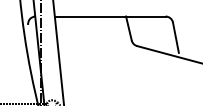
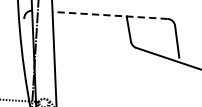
line: (109, 16) -> (109, 15), solid -> dashed

